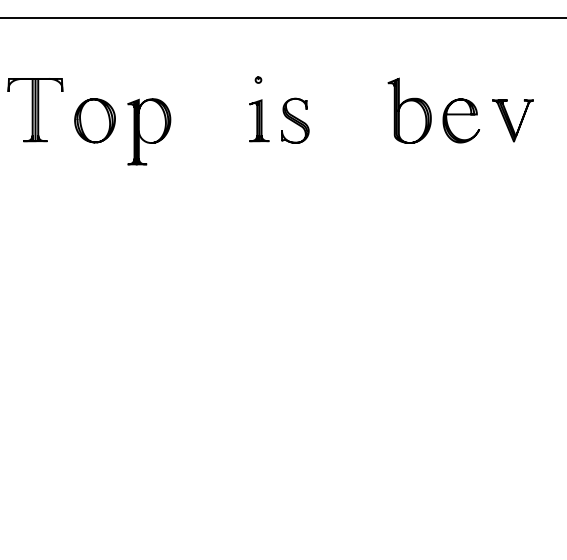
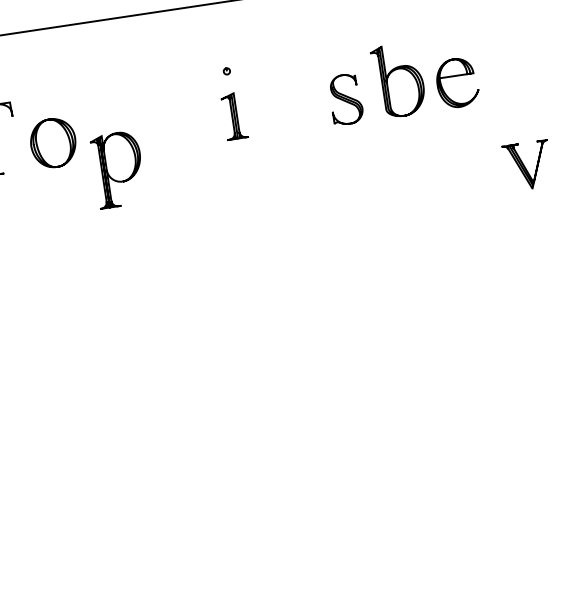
part: (295, 120) -> (346, 99), moved
curve: (510, 120) -> (525, 165), moved
part: (149, 131) -> (118, 169), moved

